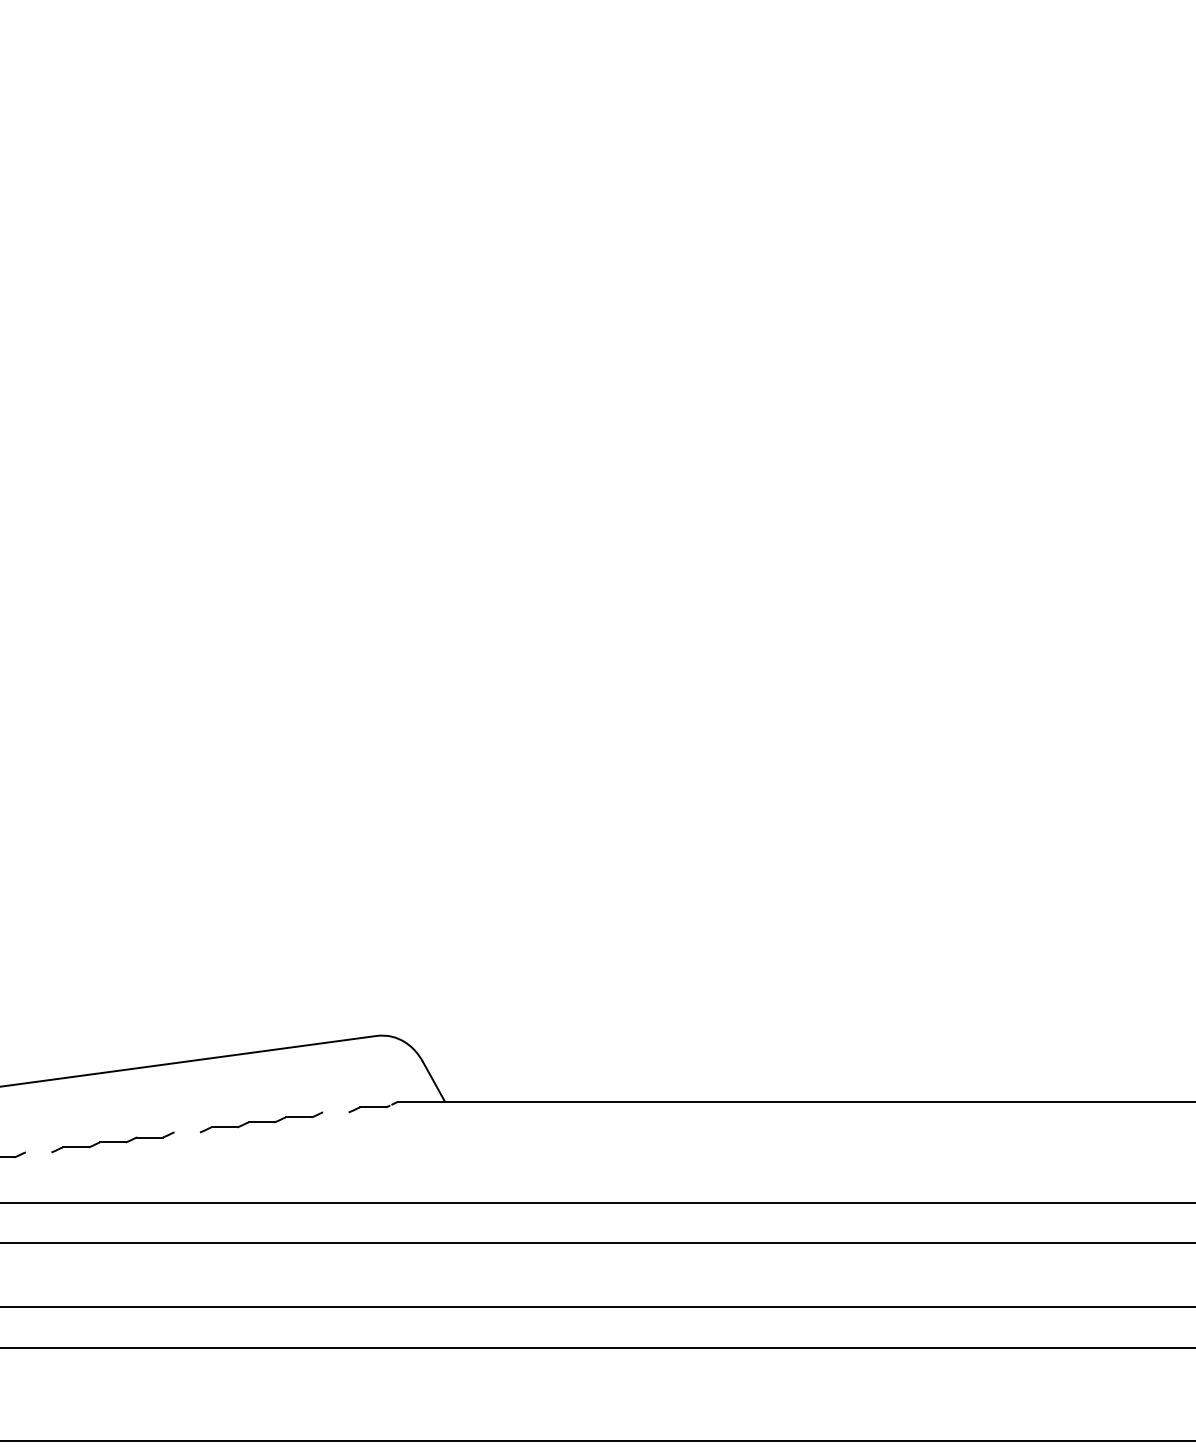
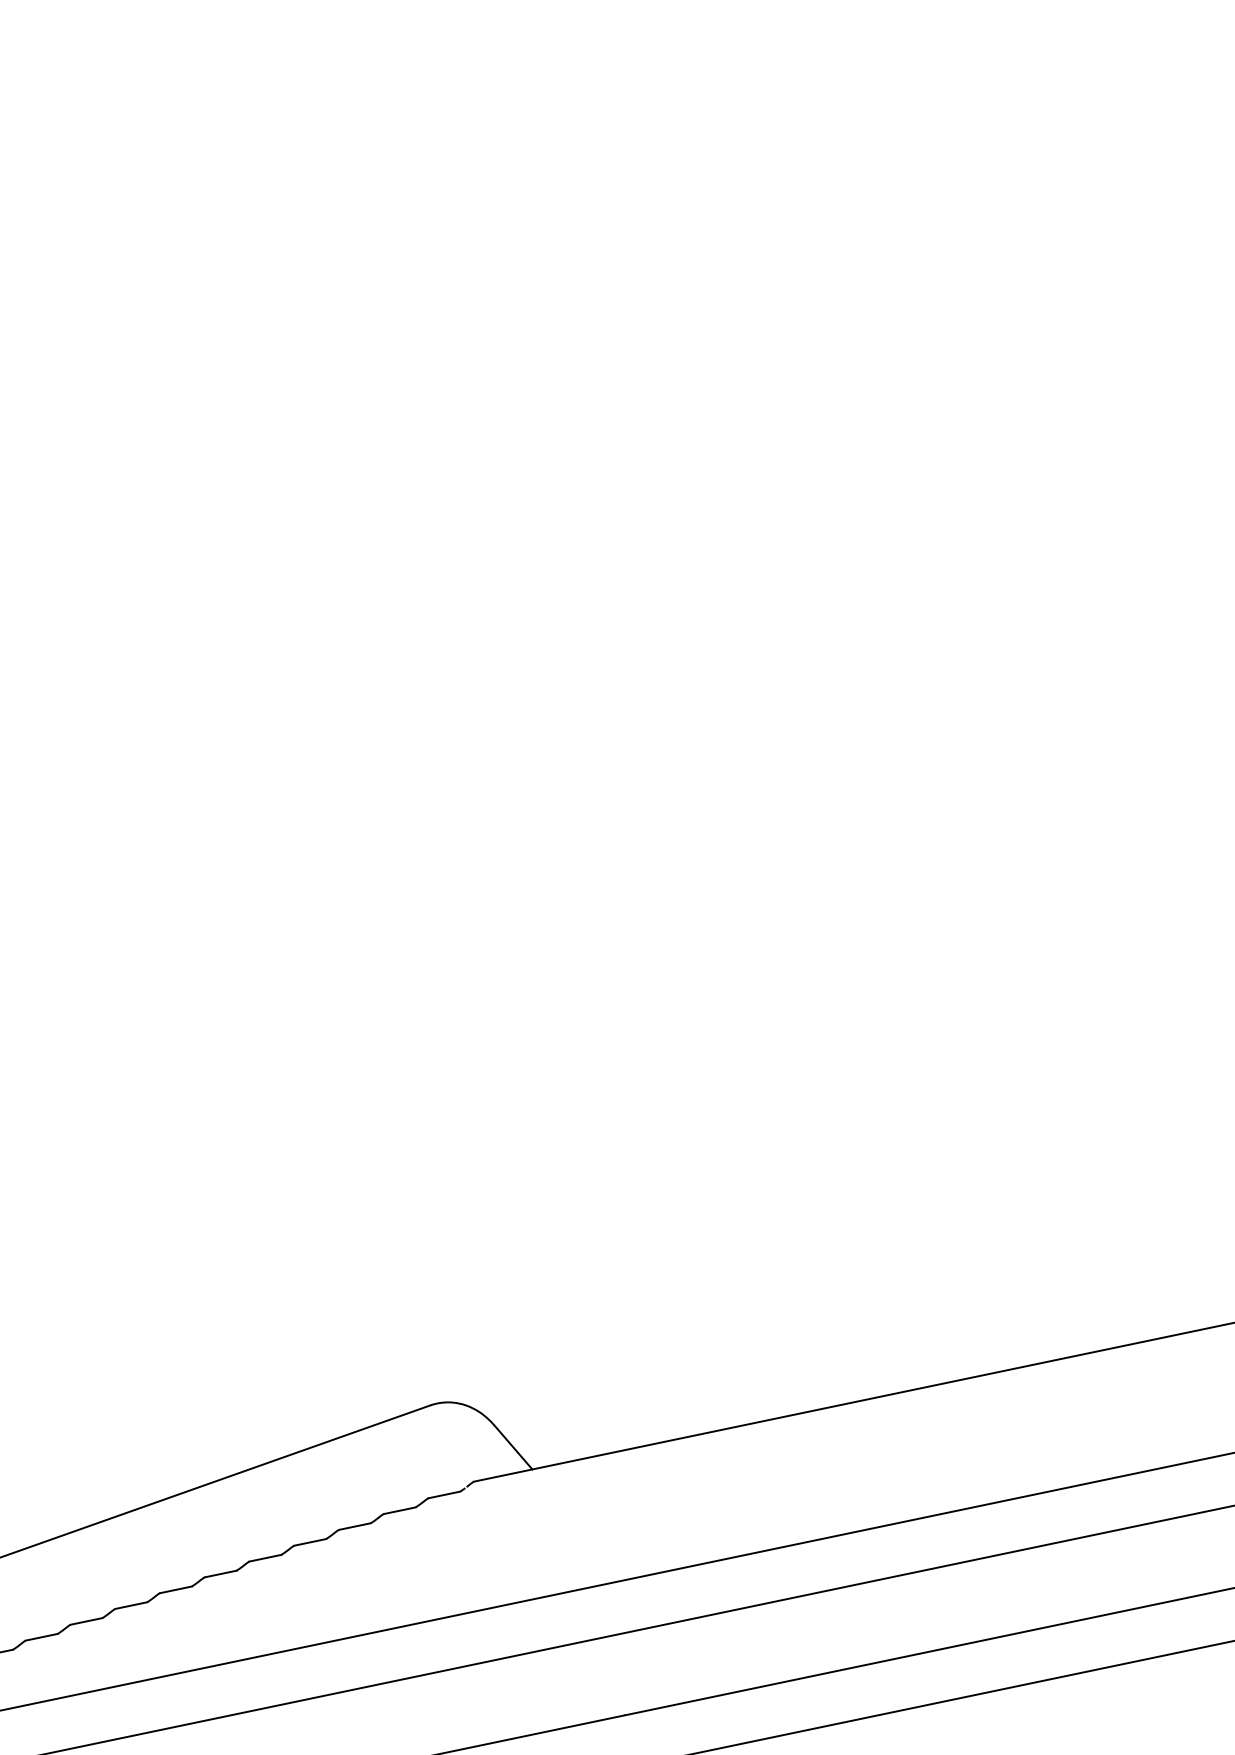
line: (335, 1112) -> (399, 1510), added
line: (187, 1132) -> (221, 1573), added
line: (38, 1152) -> (41, 1637), added

